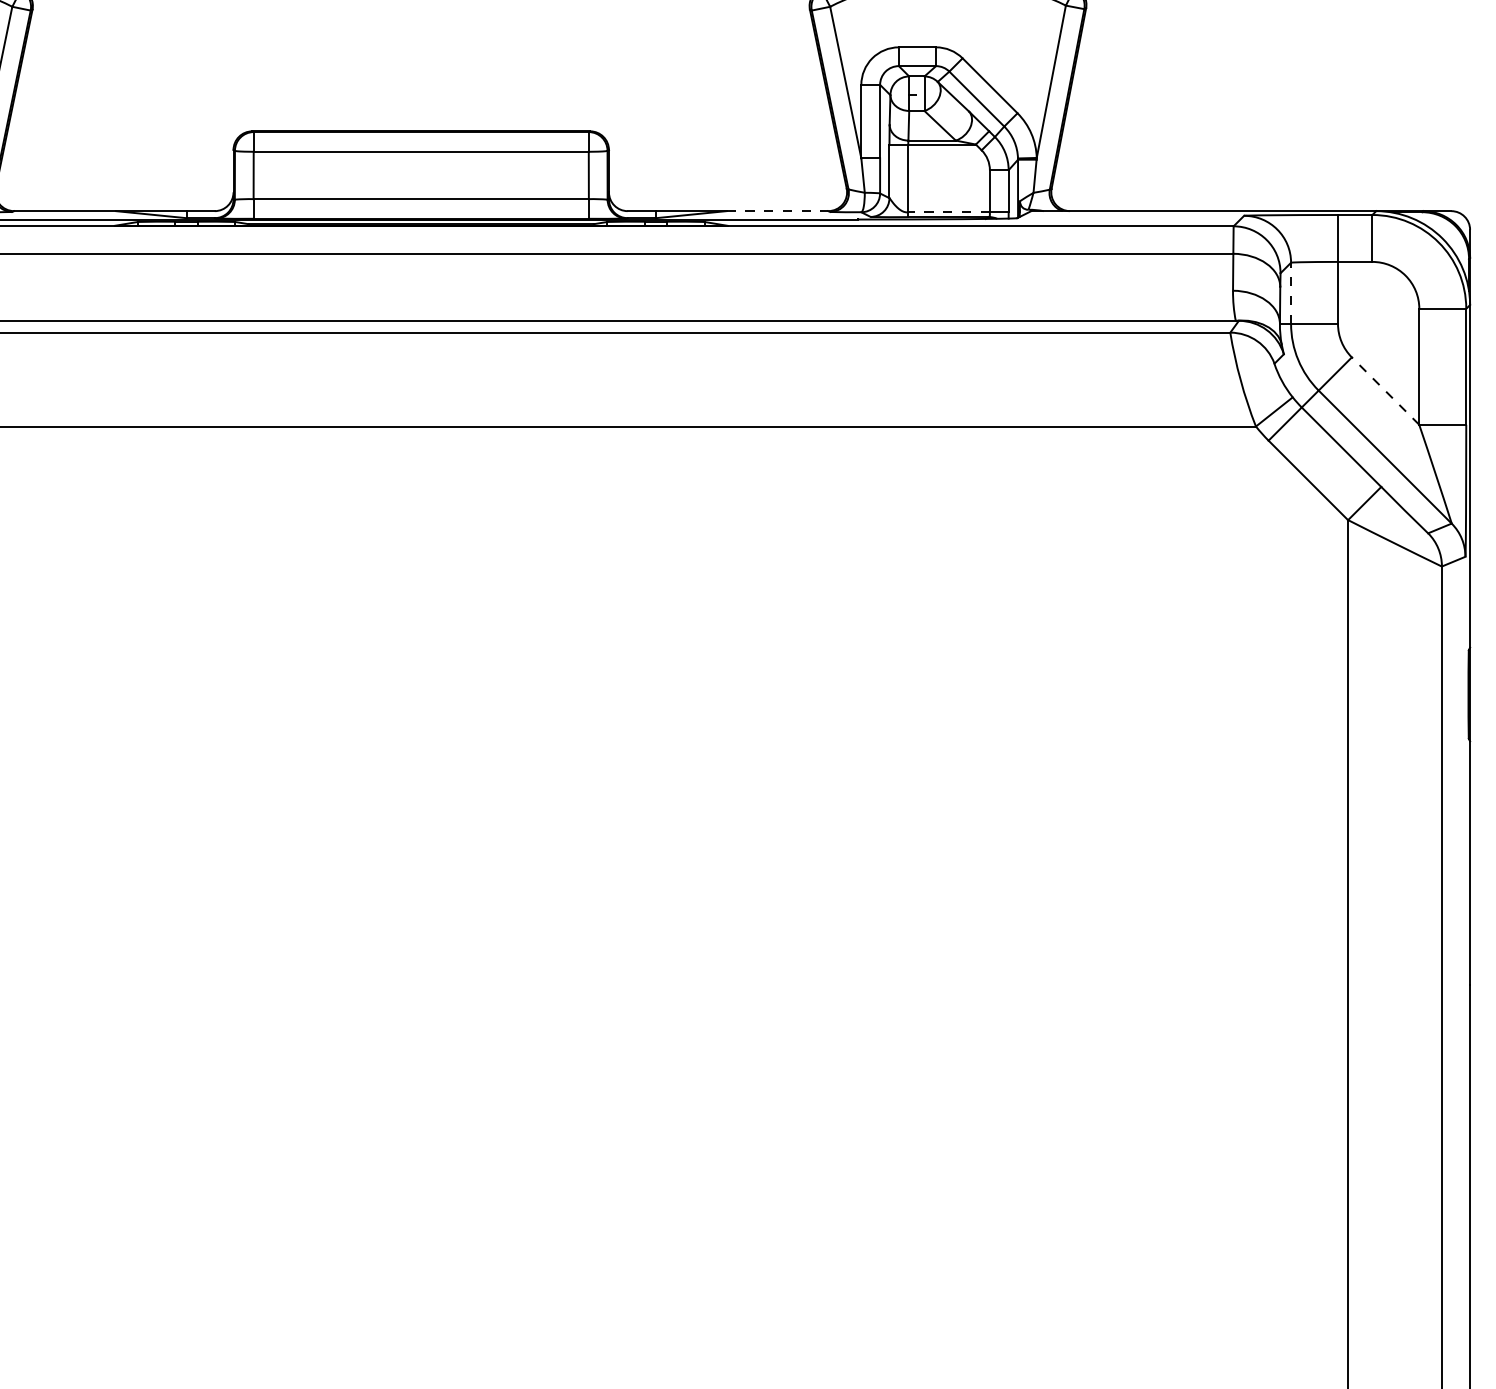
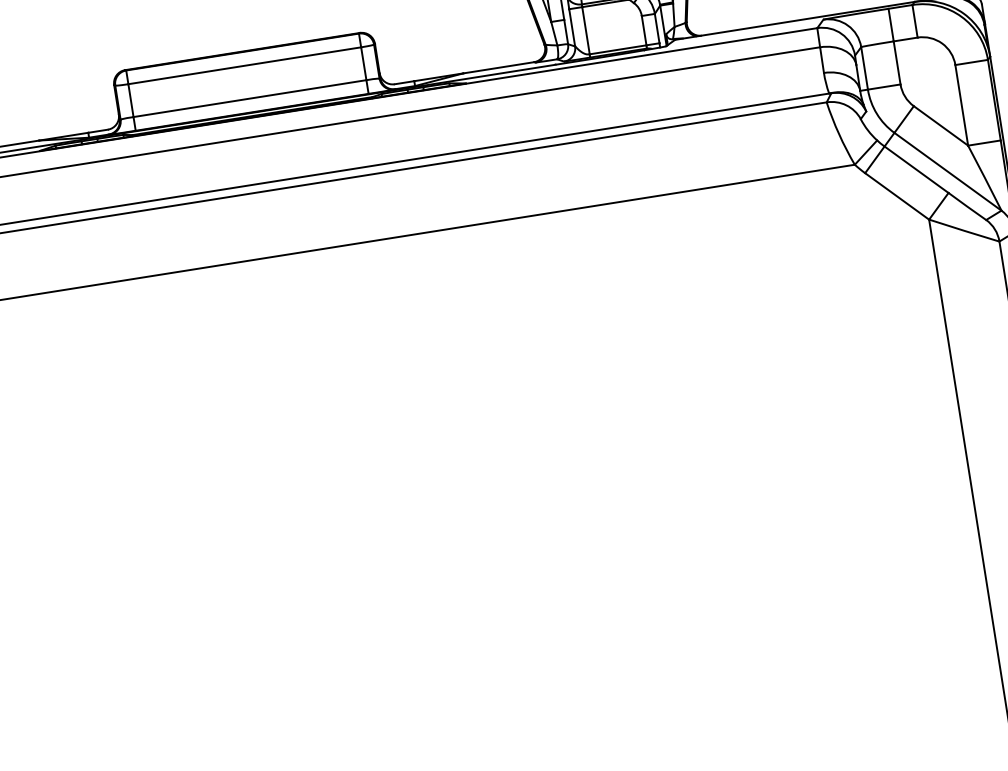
line: (777, 211) -> (498, 68), dashed -> solid
line: (949, 212) -> (618, 49), dashed -> solid
line: (1291, 293) -> (864, 68), dashed -> solid
line: (1385, 391) -> (940, 126), dashed -> solid

